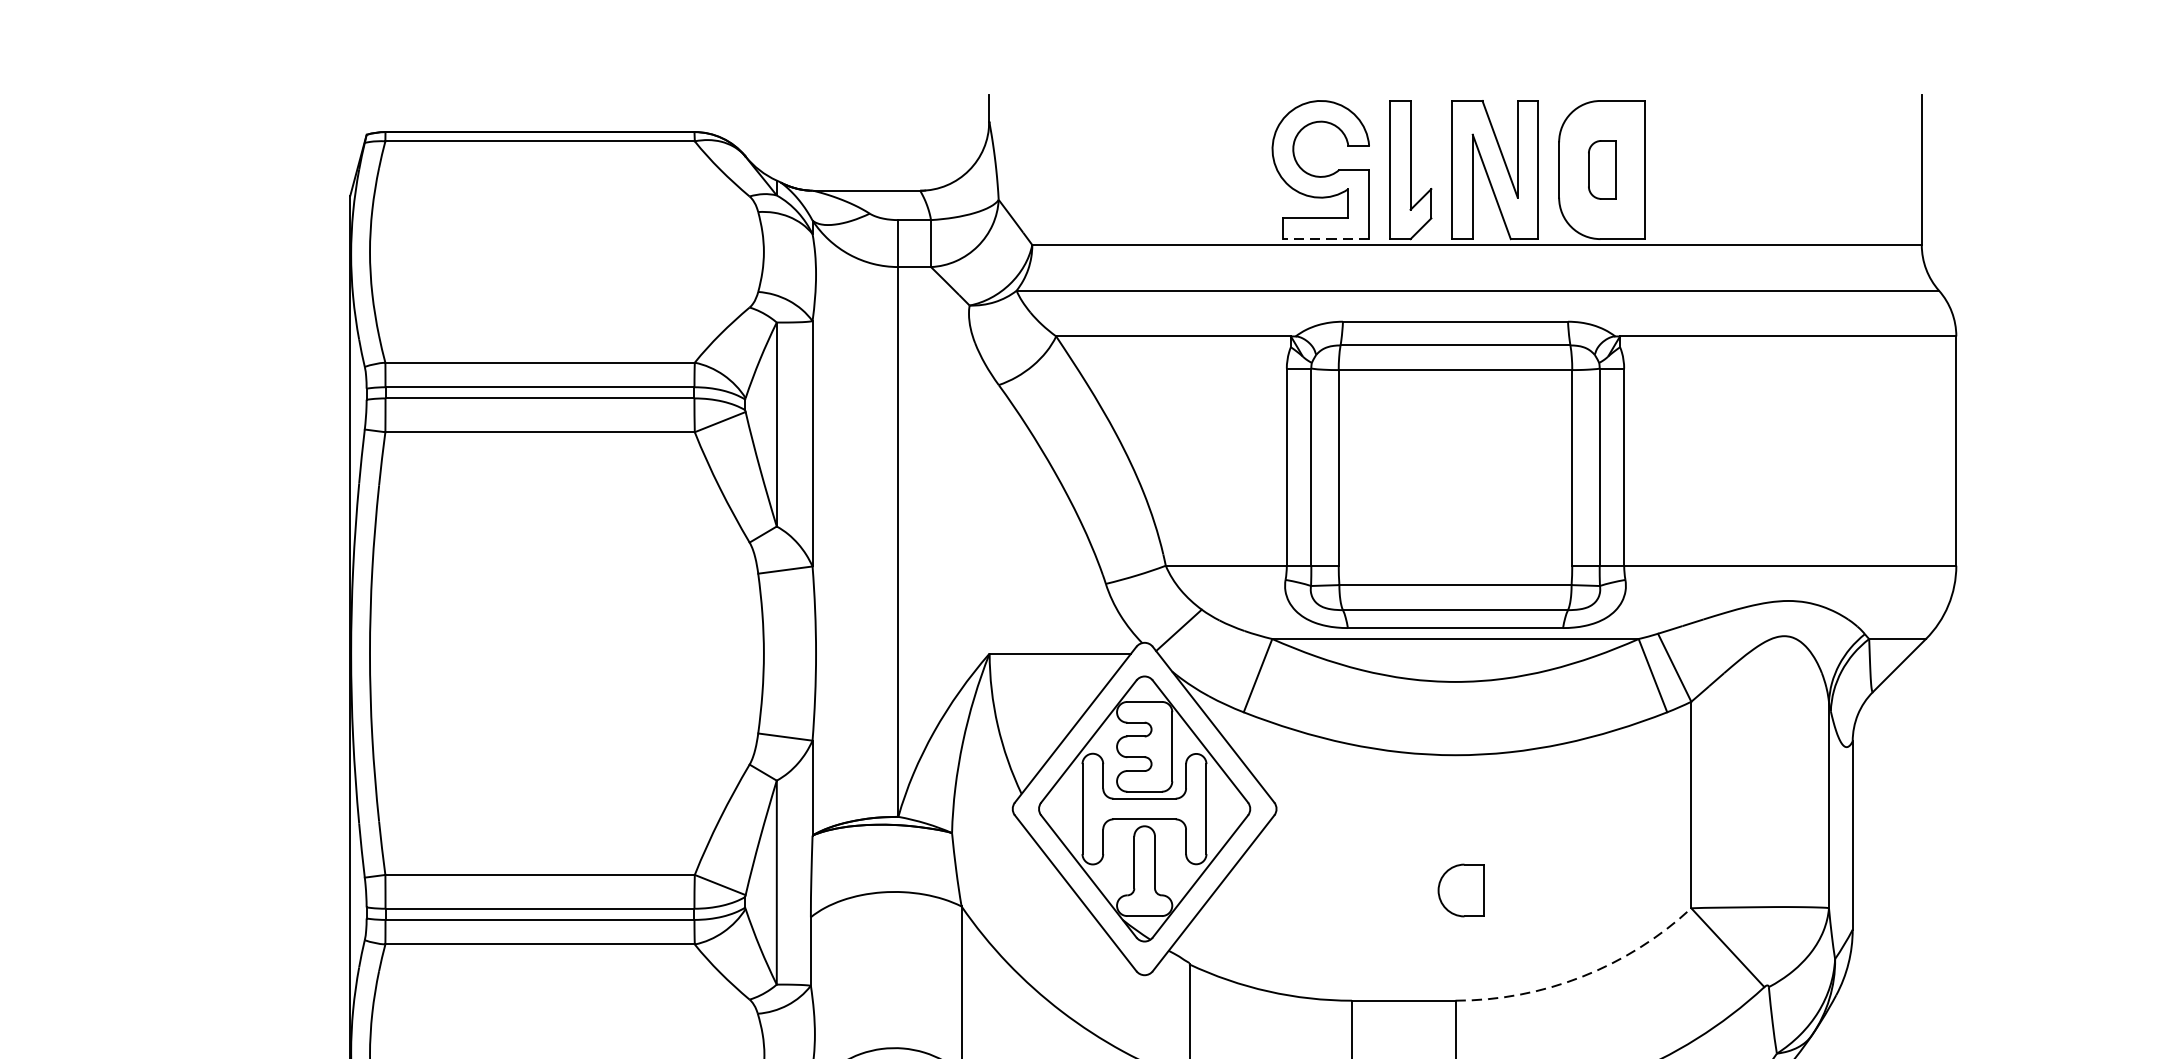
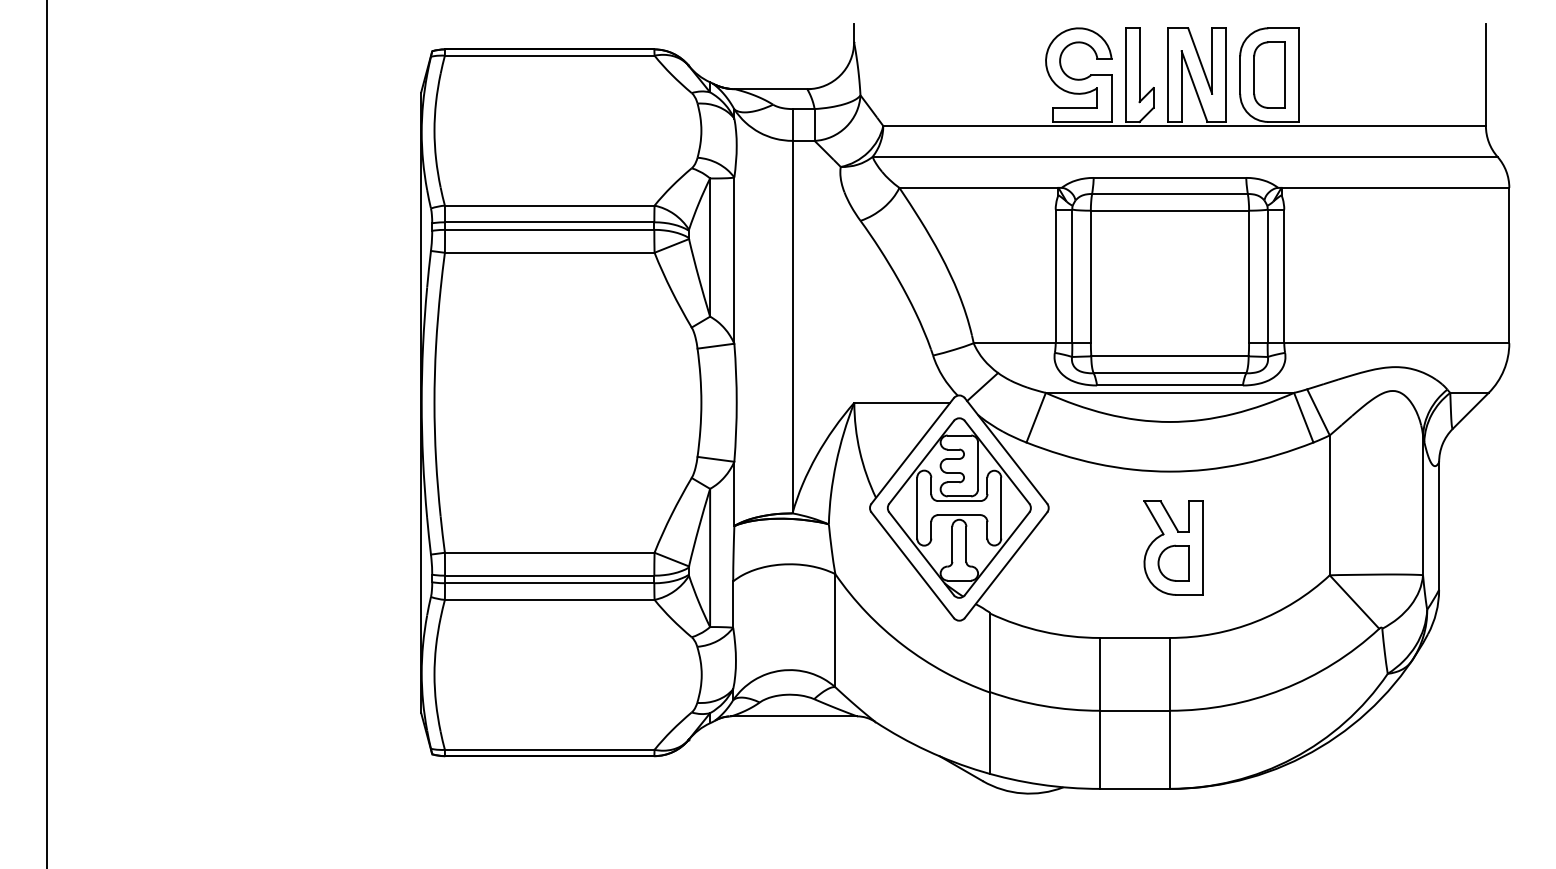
part: (1602, 169) -> (1269, 74), size x1.67
line: (1324, 238) -> (1081, 121), dashed -> solid
part: (1460, 867) -> (1173, 547), added
arc: (1581, 976) -> (1255, 621), dashed -> solid

